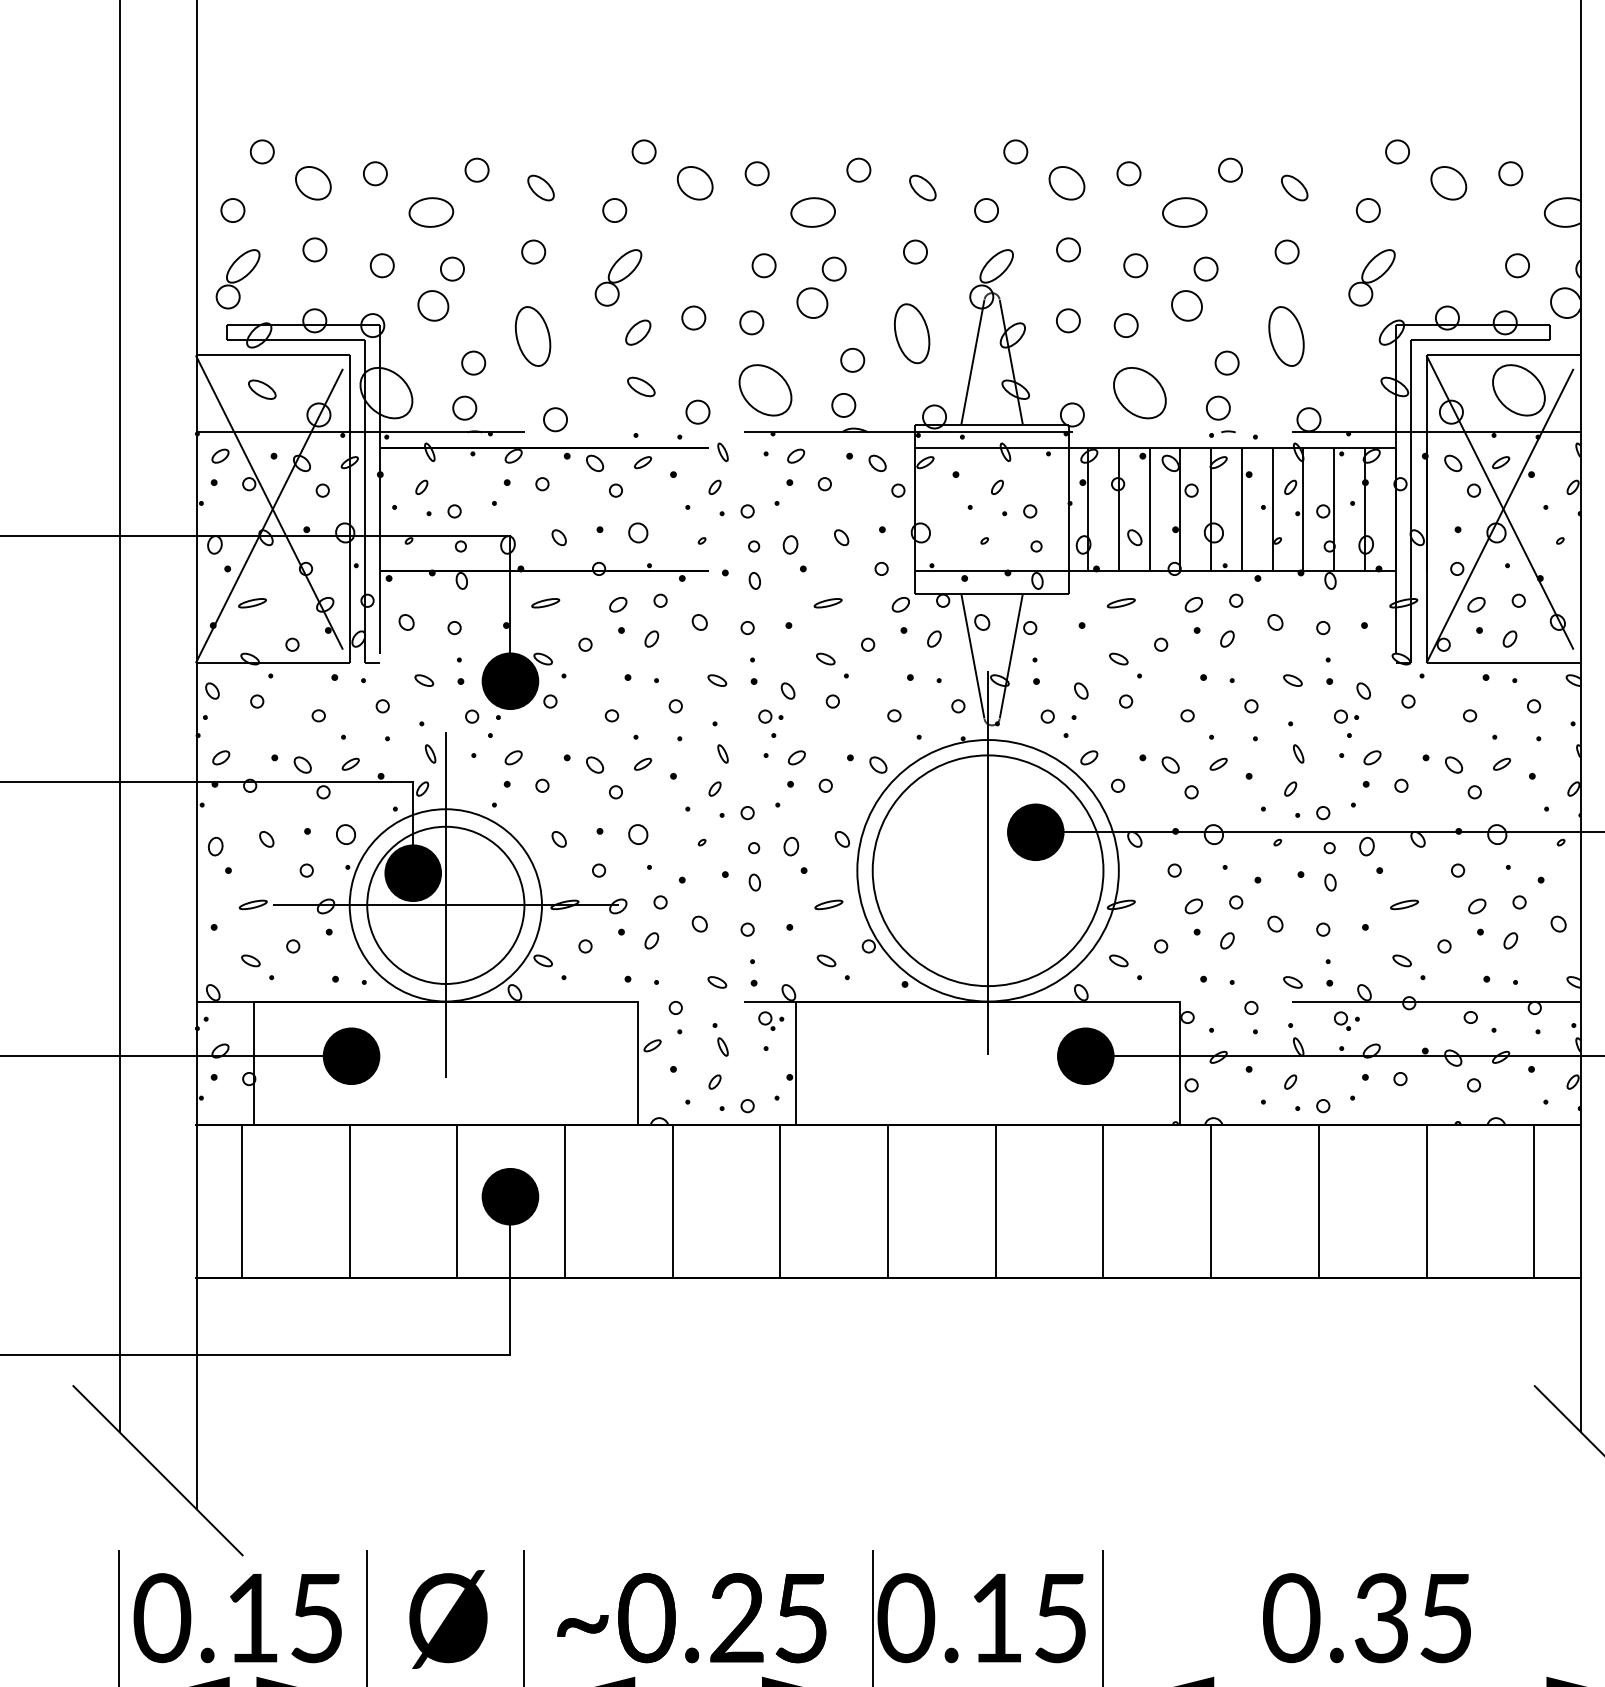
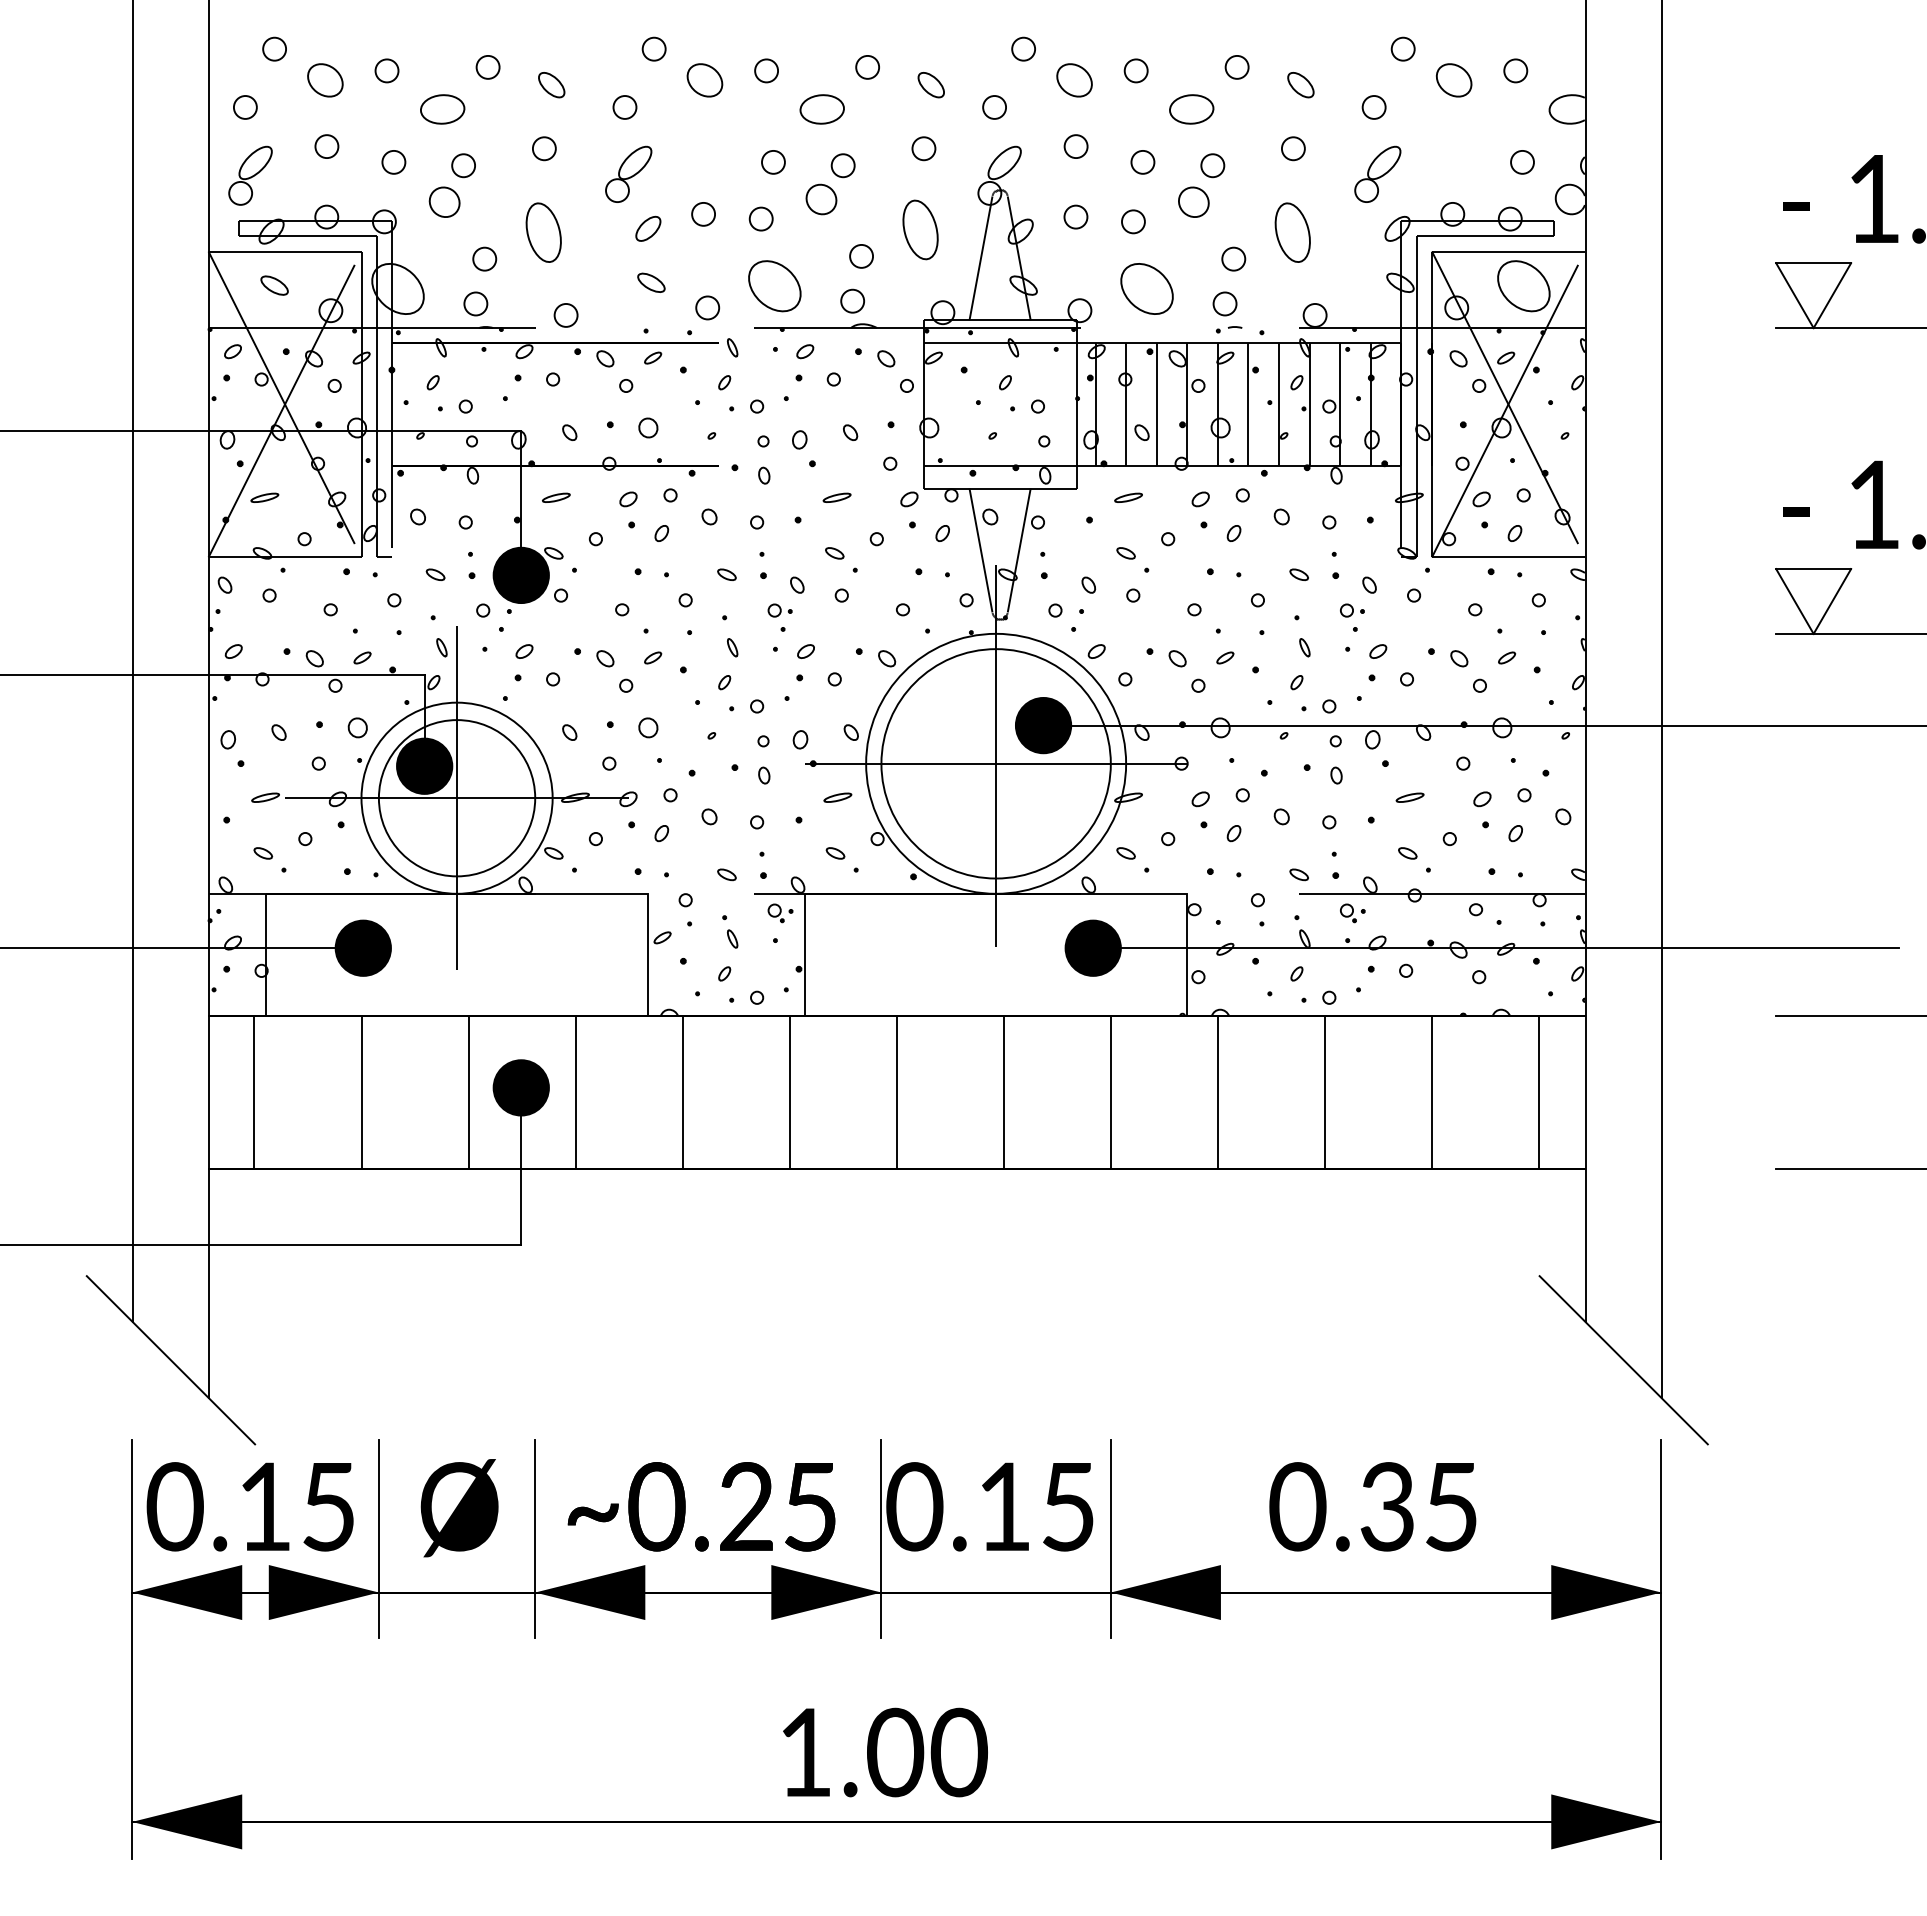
line: (987, 870) -> (995, 763), added

